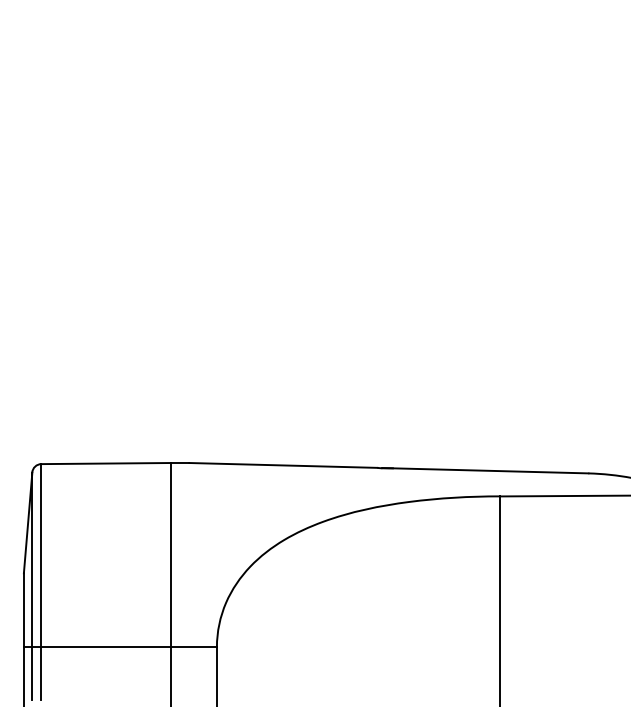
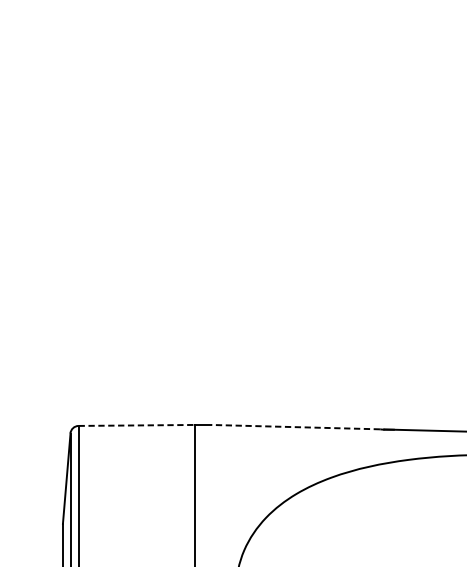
line: (106, 463) -> (137, 425), solid -> dashed
line: (282, 465) -> (294, 427), solid -> dashed

